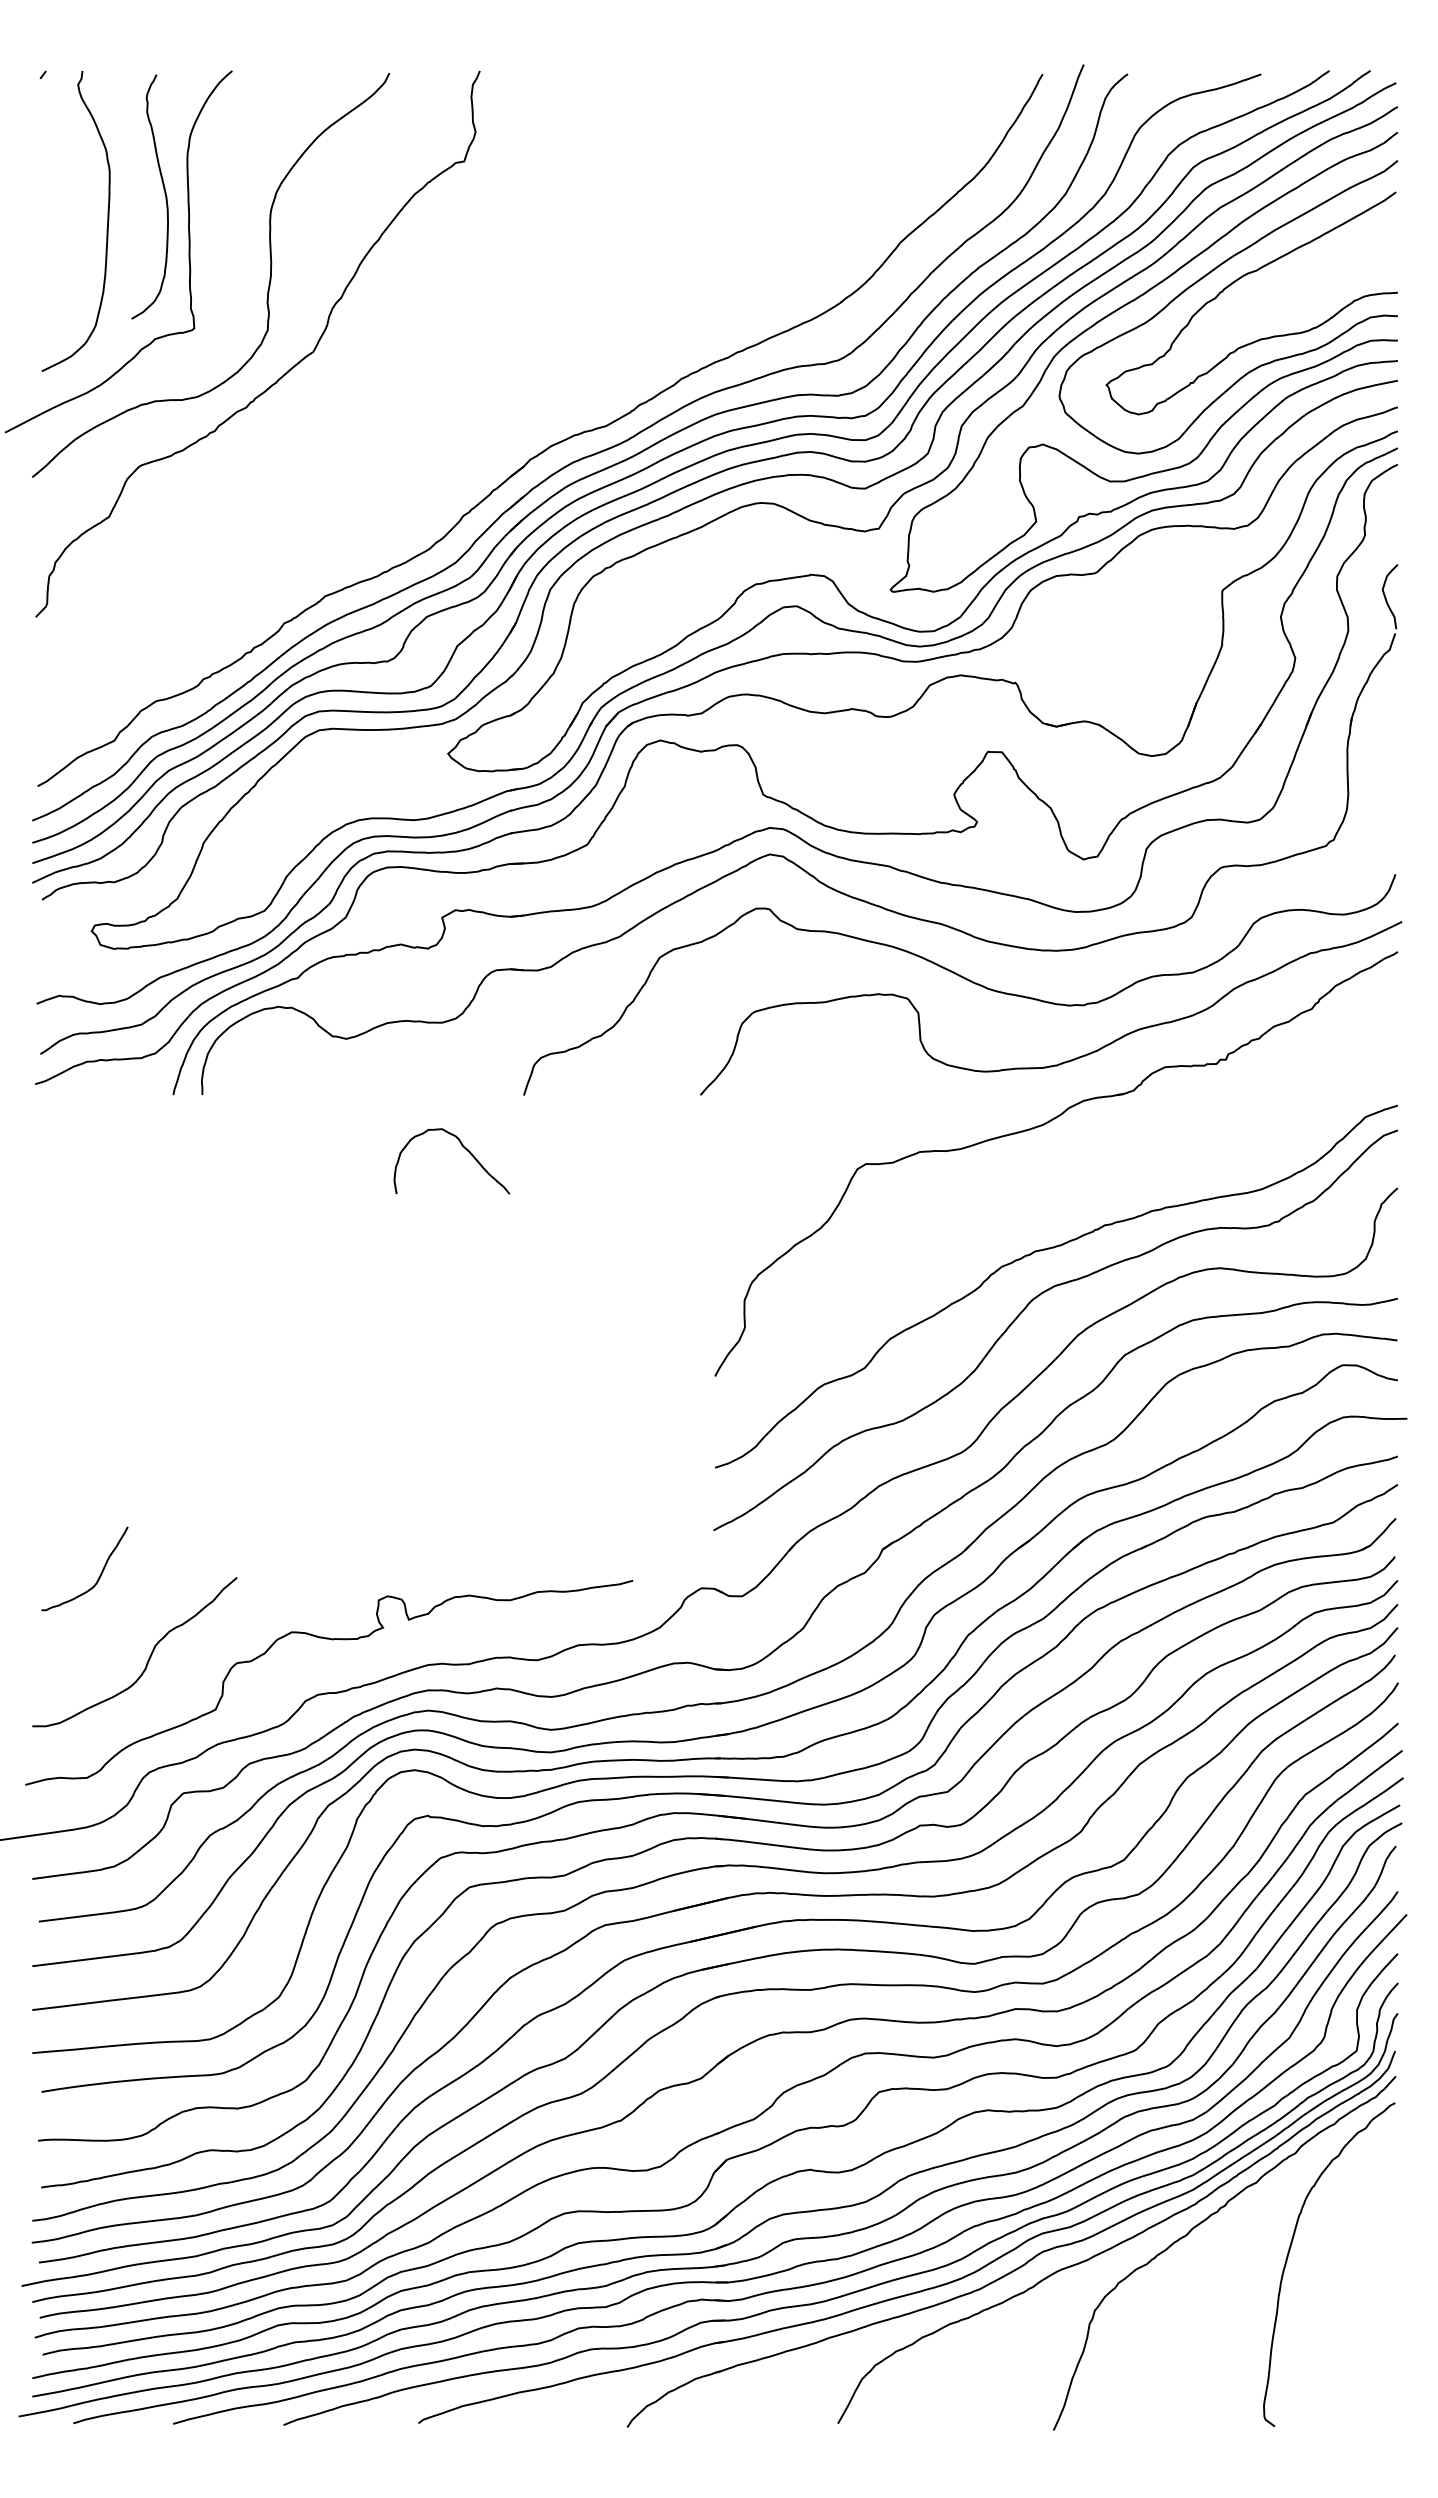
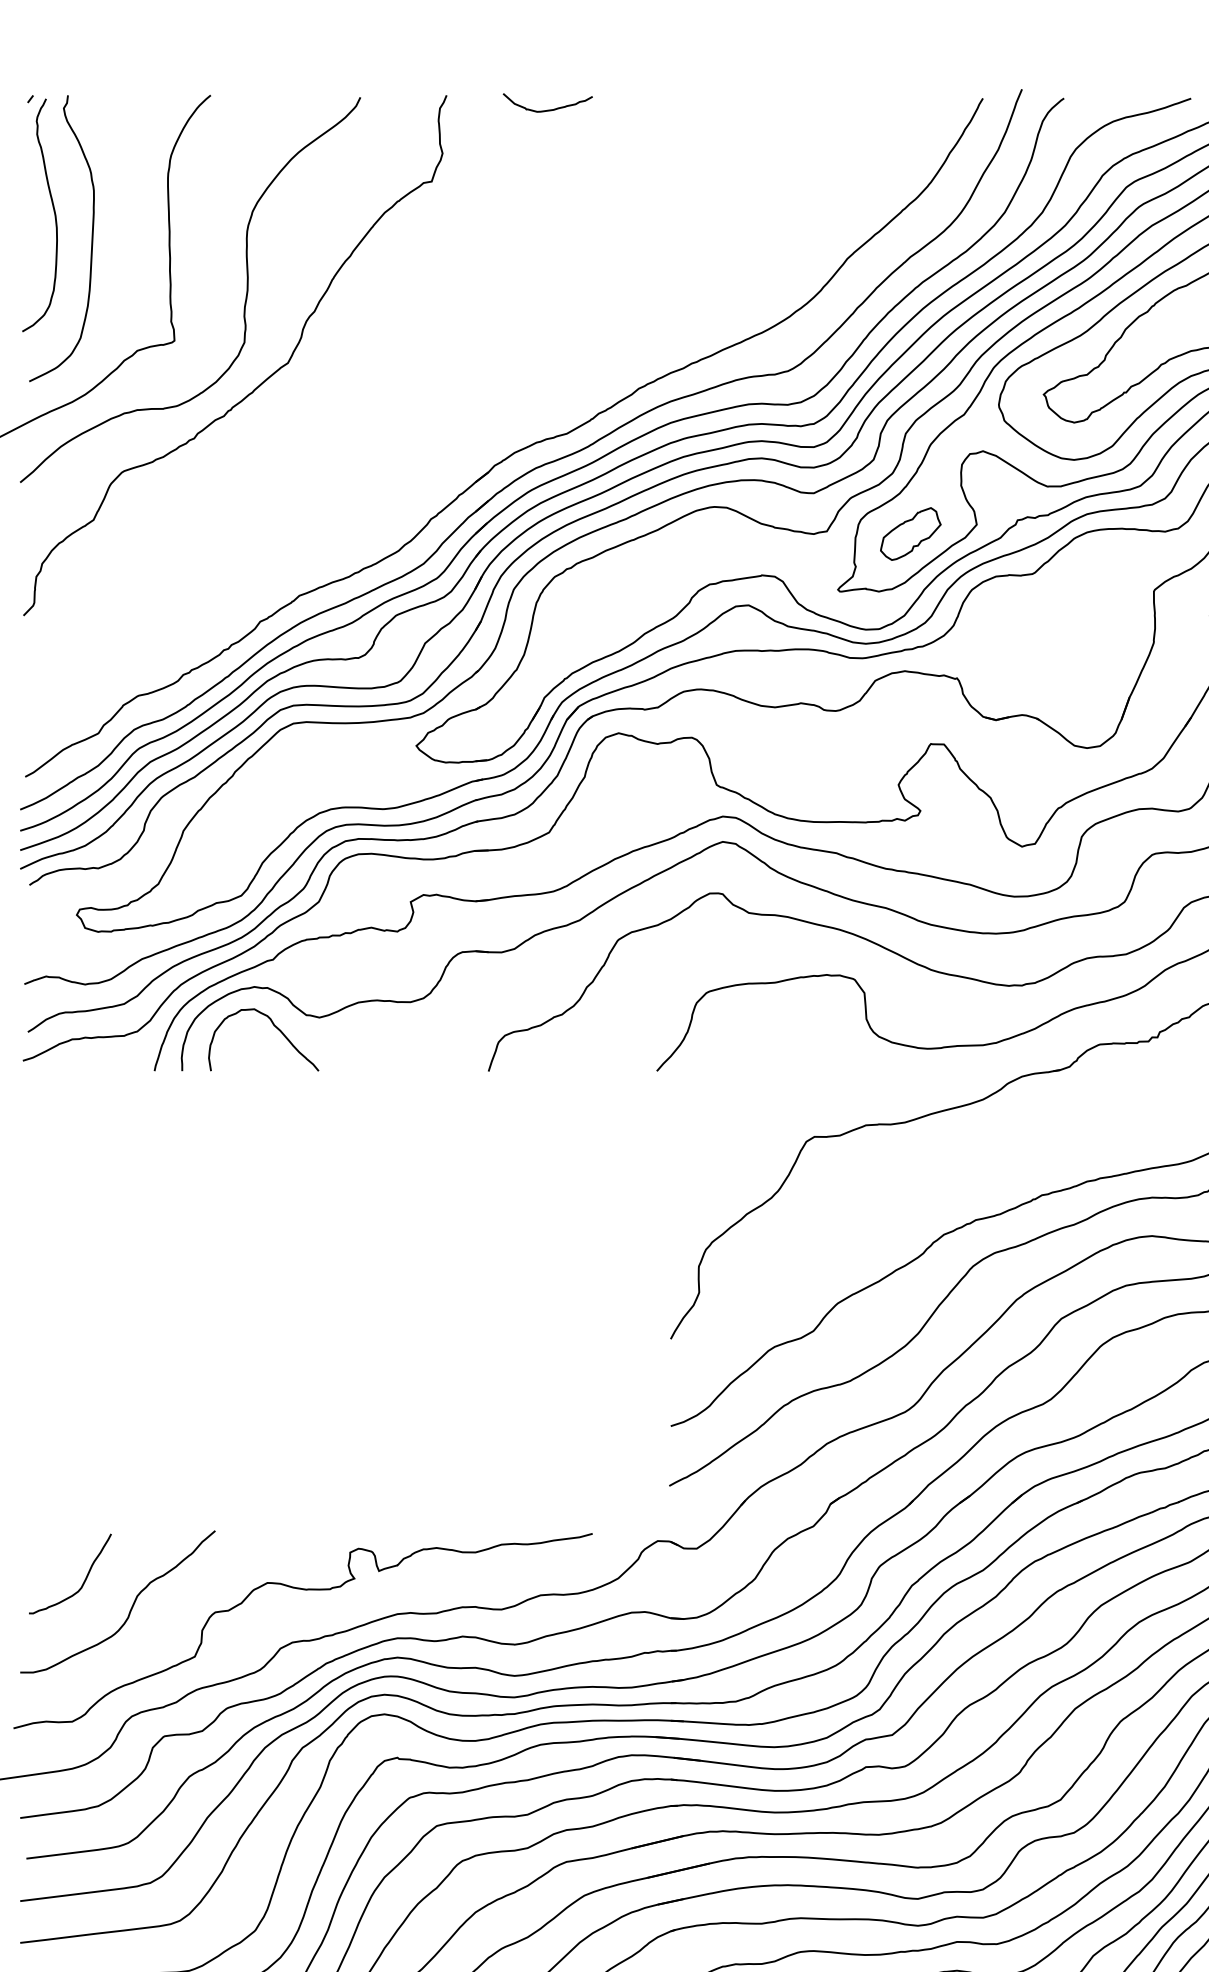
curve: (588, 85) -> (550, 109), added
curve: (164, 194) -> (53, 213), moved
part: (966, 531) -> (910, 534), added
curve: (464, 1148) -> (275, 1027), moved
curve: (99, 1575) -> (84, 1580), moved

